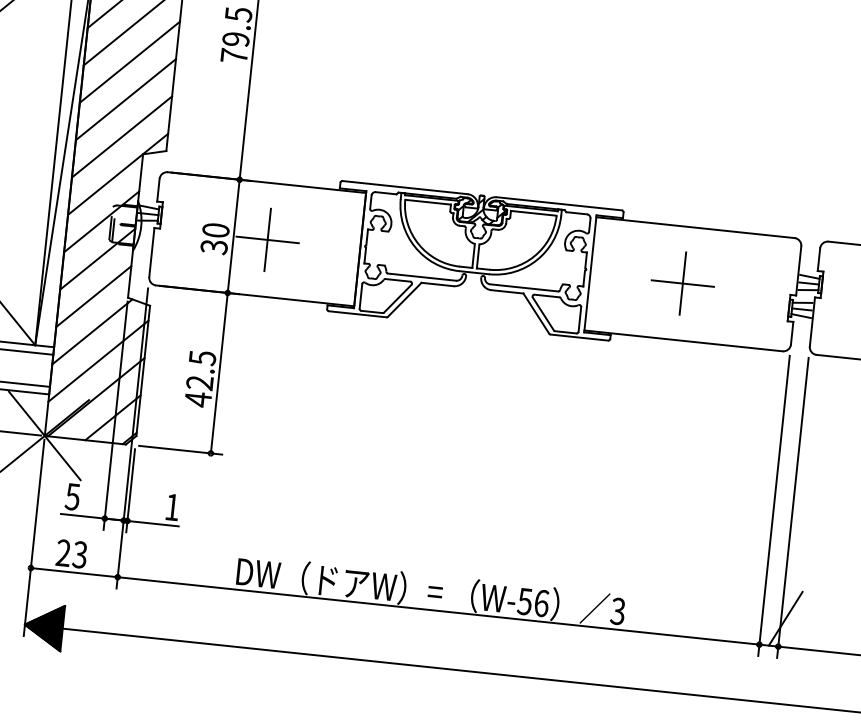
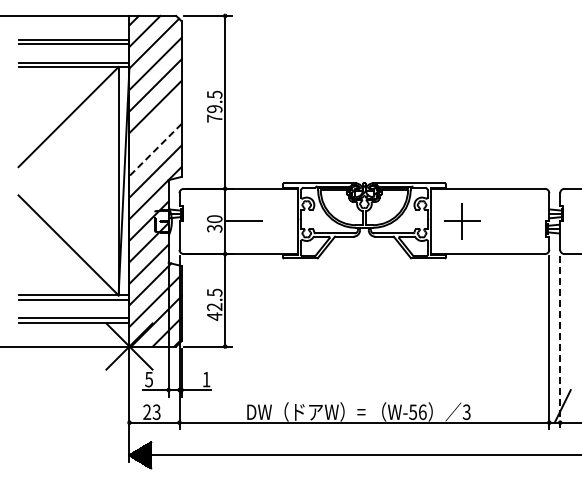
line: (129, 62) -> (155, 128), removed
line: (125, 100) -> (155, 150), solid -> dashed
line: (267, 239) -> (244, 221), removed
part: (683, 283) -> (462, 221), moved
line: (793, 509) -> (560, 343), solid -> dashed

